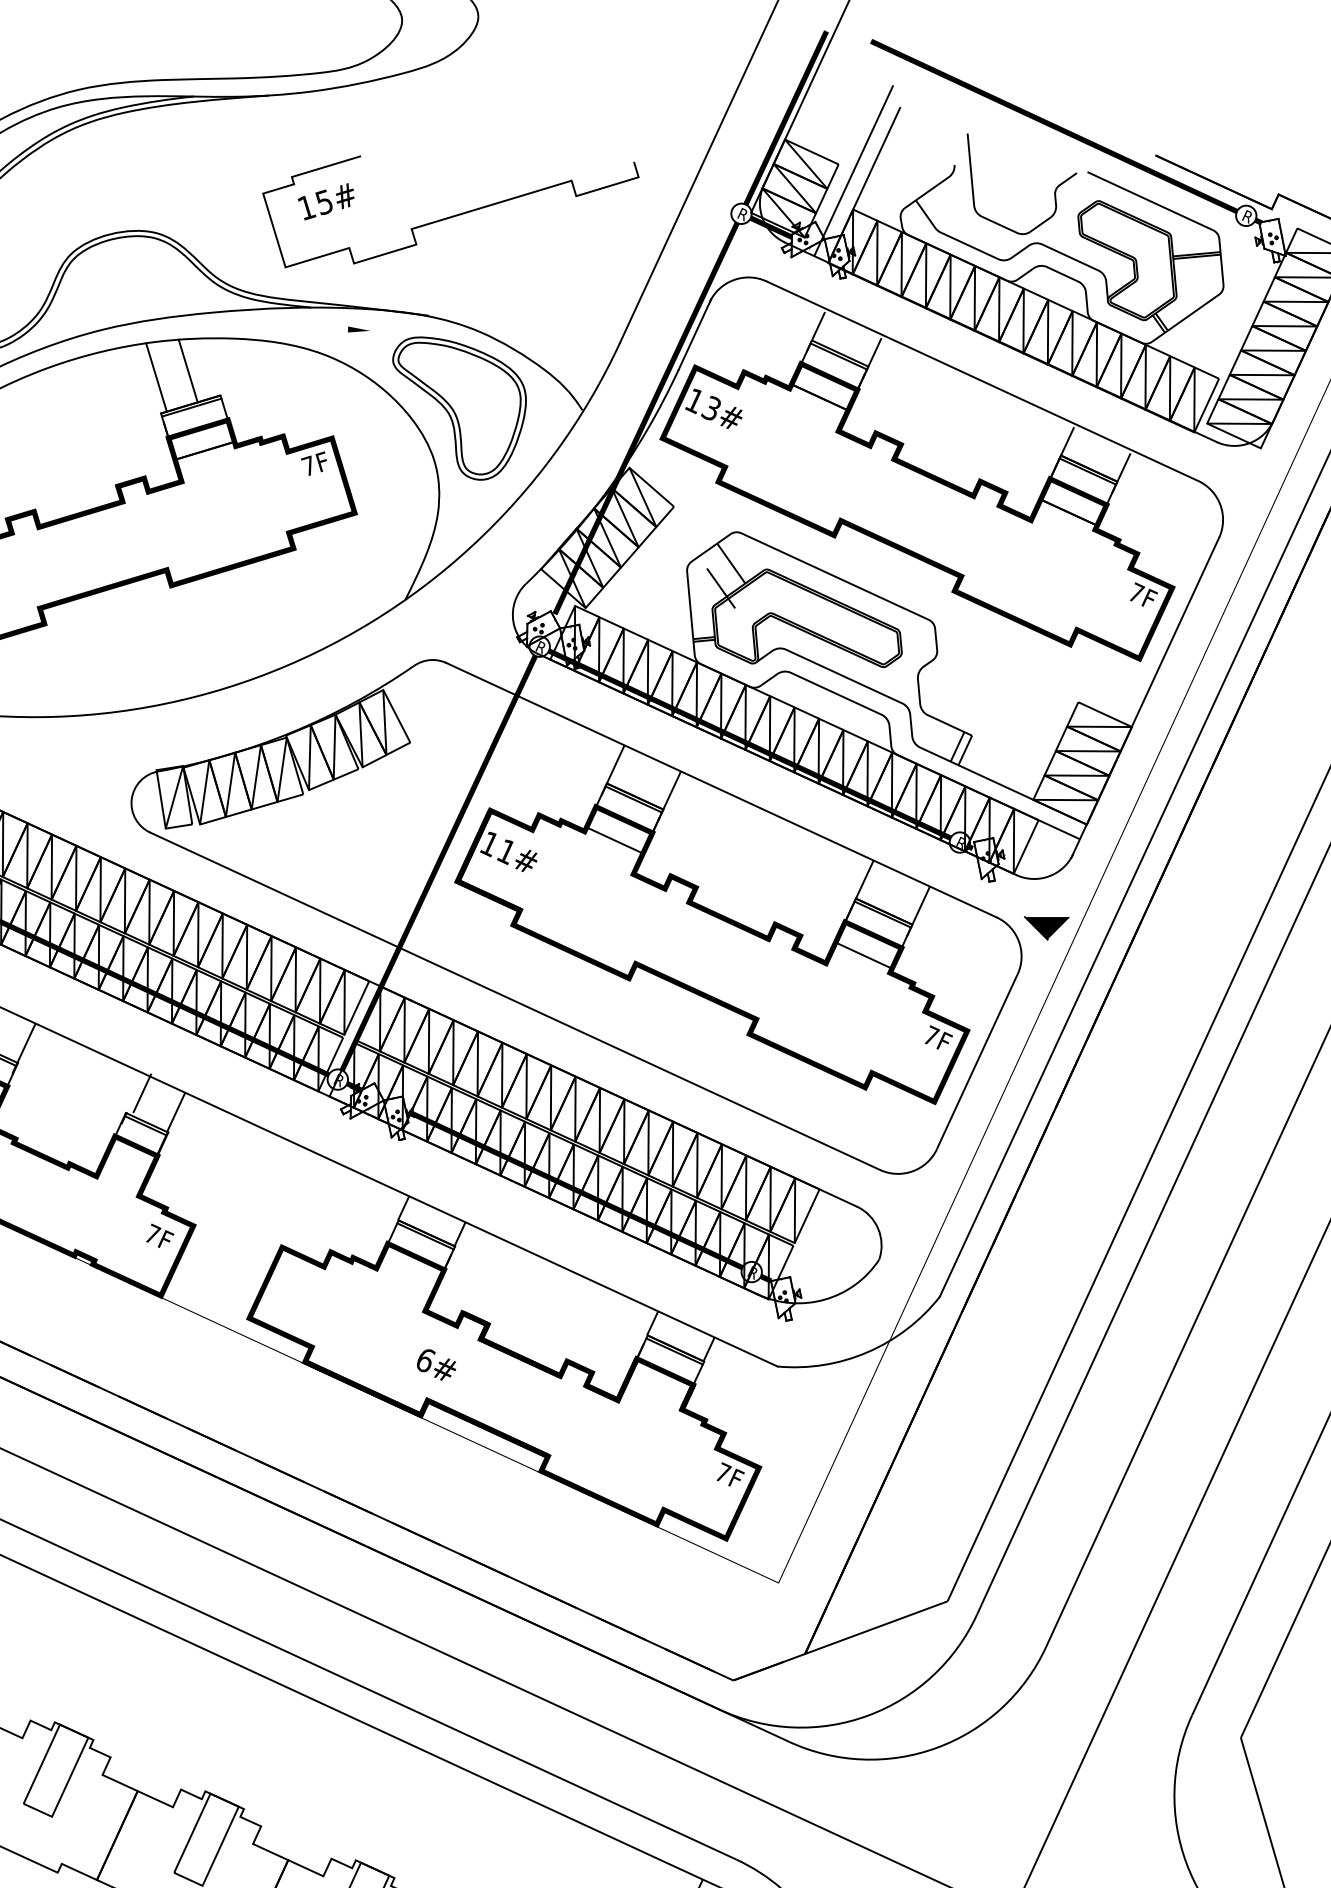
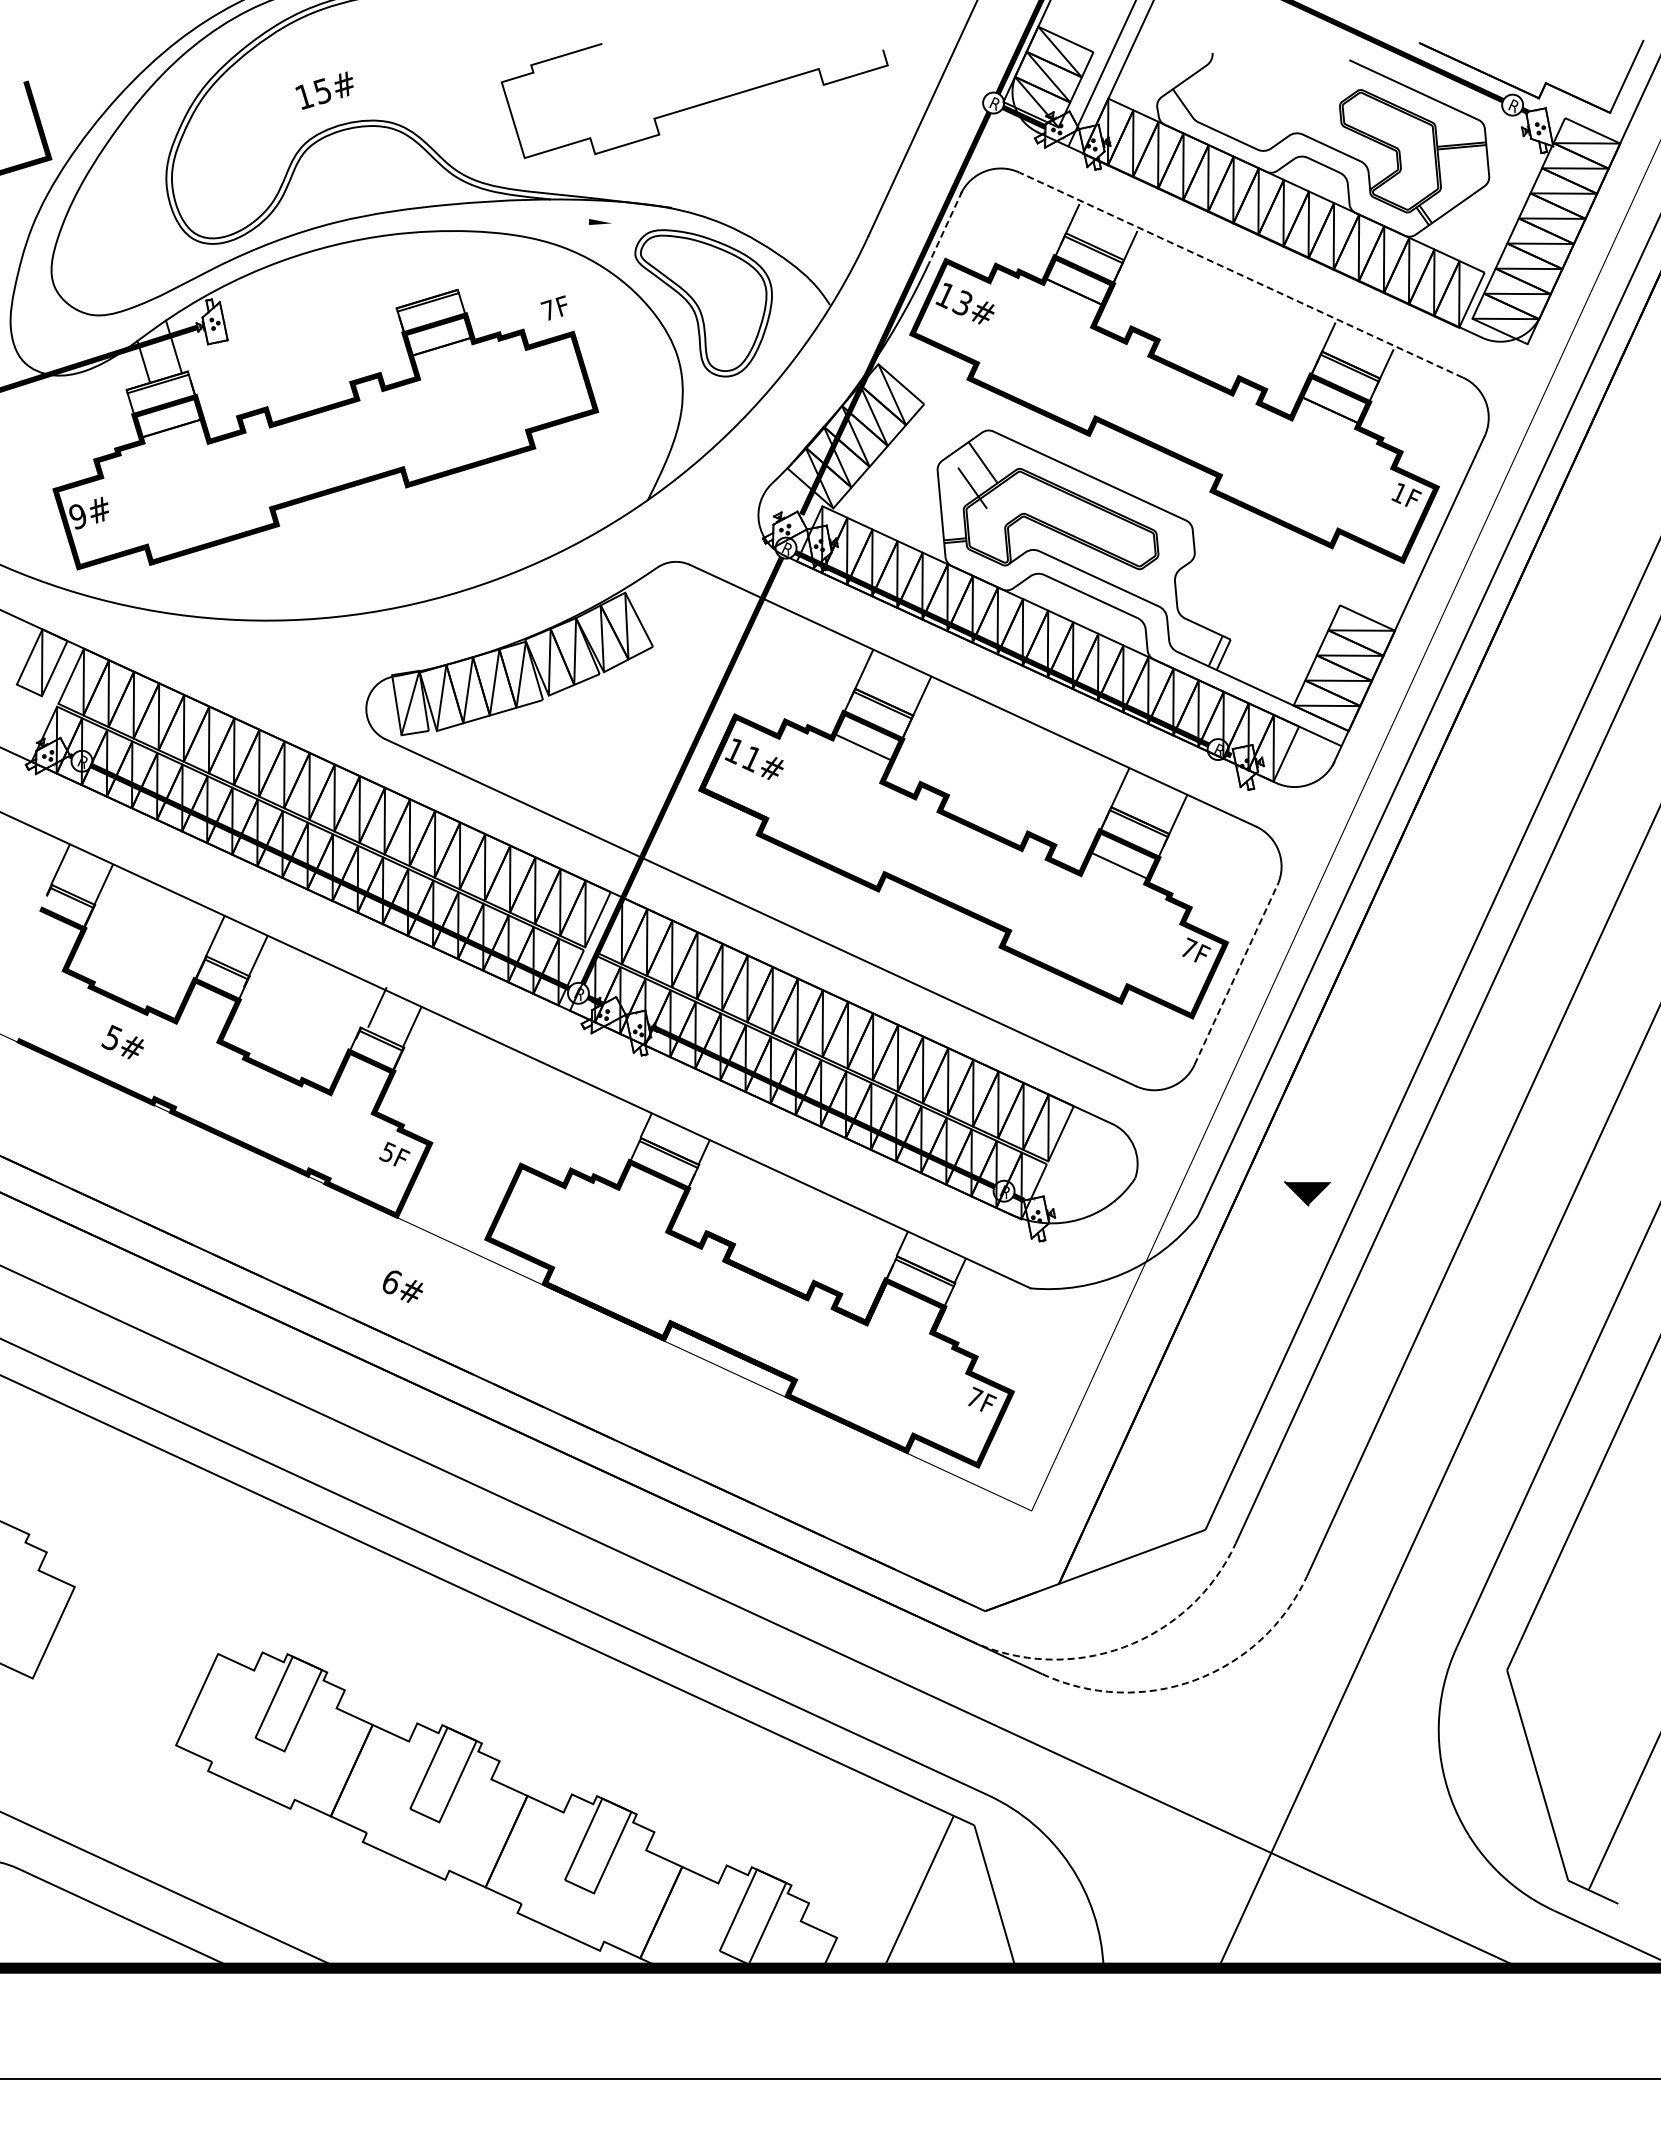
curve: (1054, 189) -> (1315, 78), removed
text: (326, 201) -> (324, 90), moved
line: (694, 334) -> (945, 227), solid -> dashed
line: (188, 370) -> (424, 264), removed
line: (155, 377) -> (391, 271), removed
line: (981, 380) -> (1240, 274), solid -> dashed
text: (313, 463) -> (553, 307), moved
text: (1136, 593) -> (1399, 493), 7F -> 1F
part: (1046, 928) -> (1307, 1193), moved
line: (976, 1062) -> (1235, 975), solid -> dashed
text: (153, 1233) -> (388, 1151), 7F -> 5F
text: (436, 1364) -> (402, 1286), moved
line: (867, 1715) -> (1123, 1647), solid -> dashed
line: (936, 1747) -> (1194, 1680), solid -> dashed

